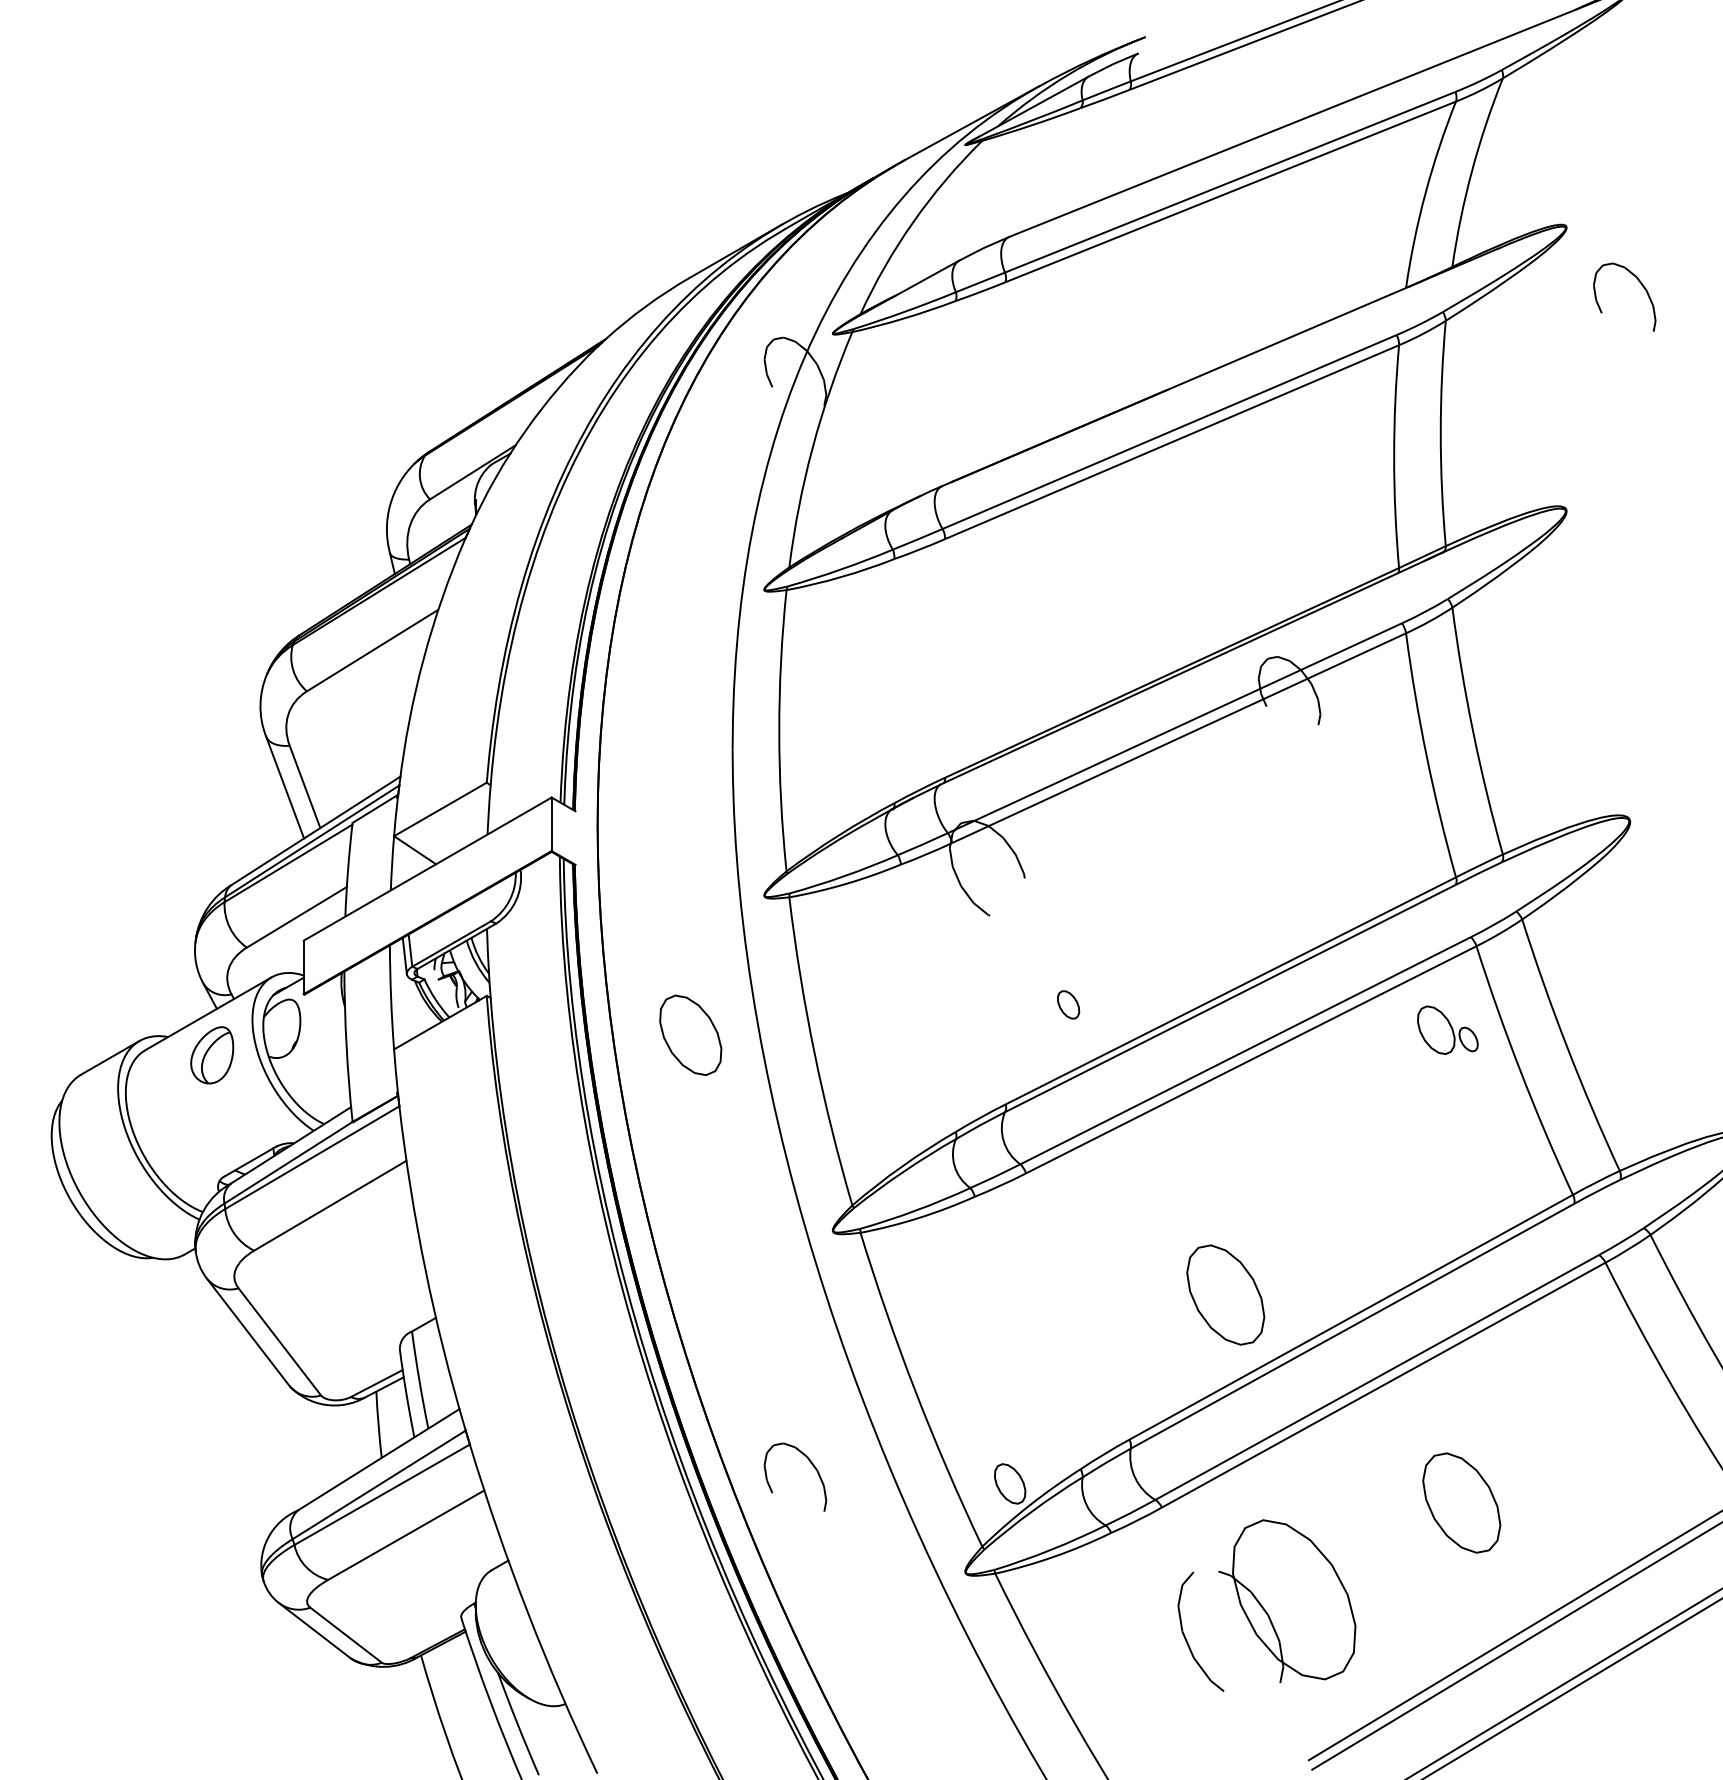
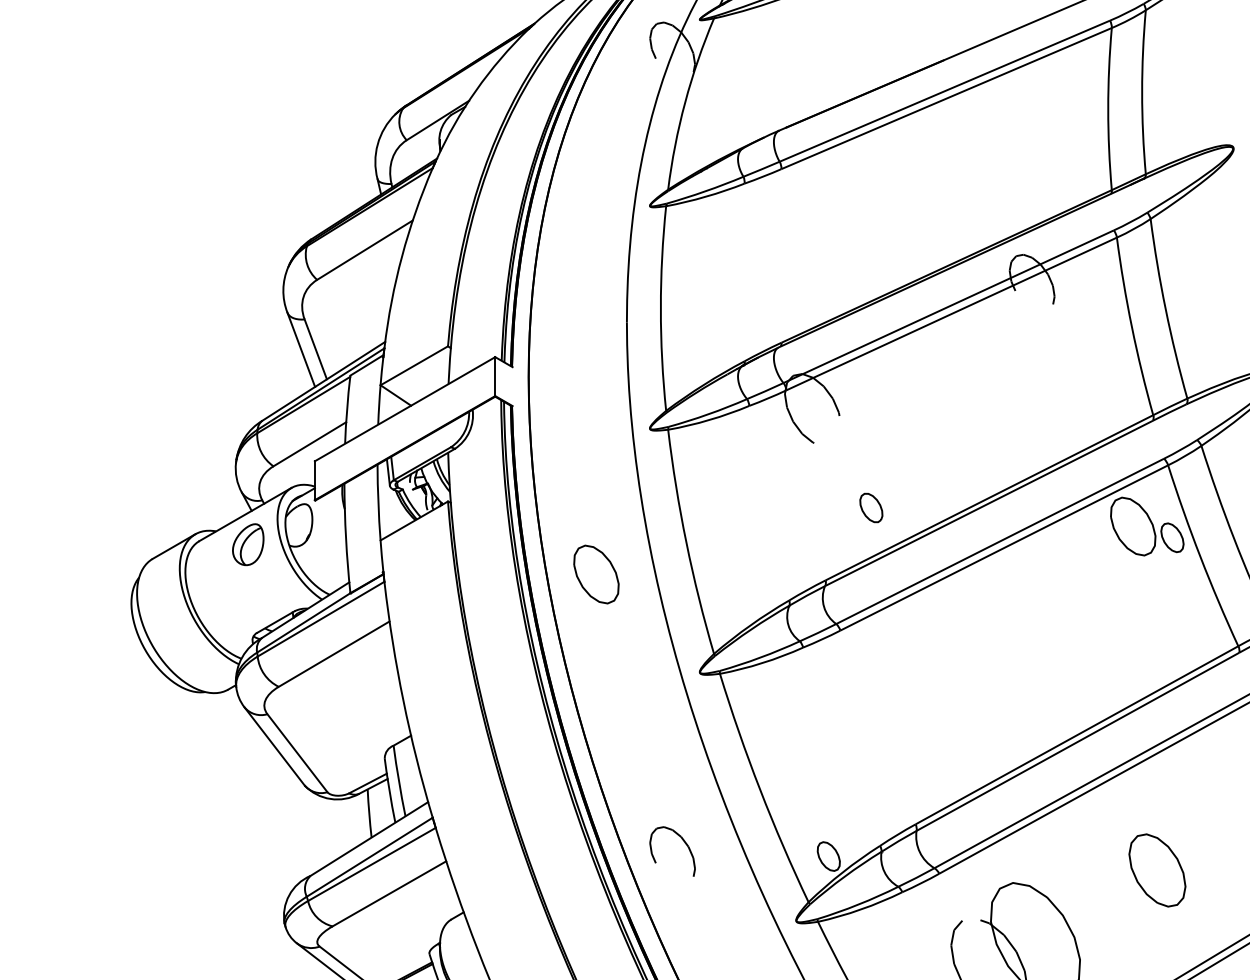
part: (1068, 1004) -> (871, 507), size x1.43
part: (1447, 1029) -> (1147, 525), size x1.67
part: (690, 1034) -> (596, 573), moved
part: (1225, 1294) -> (985, 718), removed

